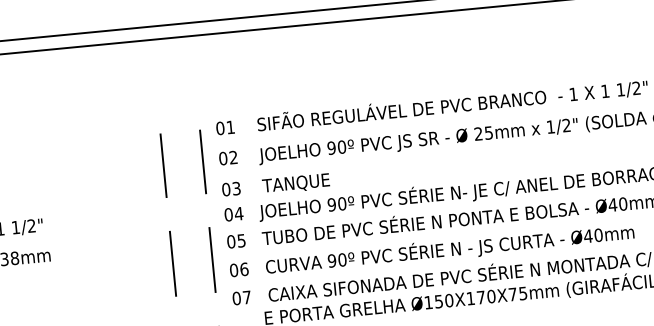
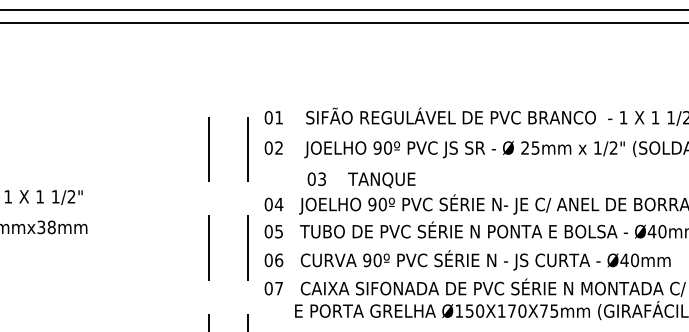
text: (275, 186) -> (361, 180), moved

